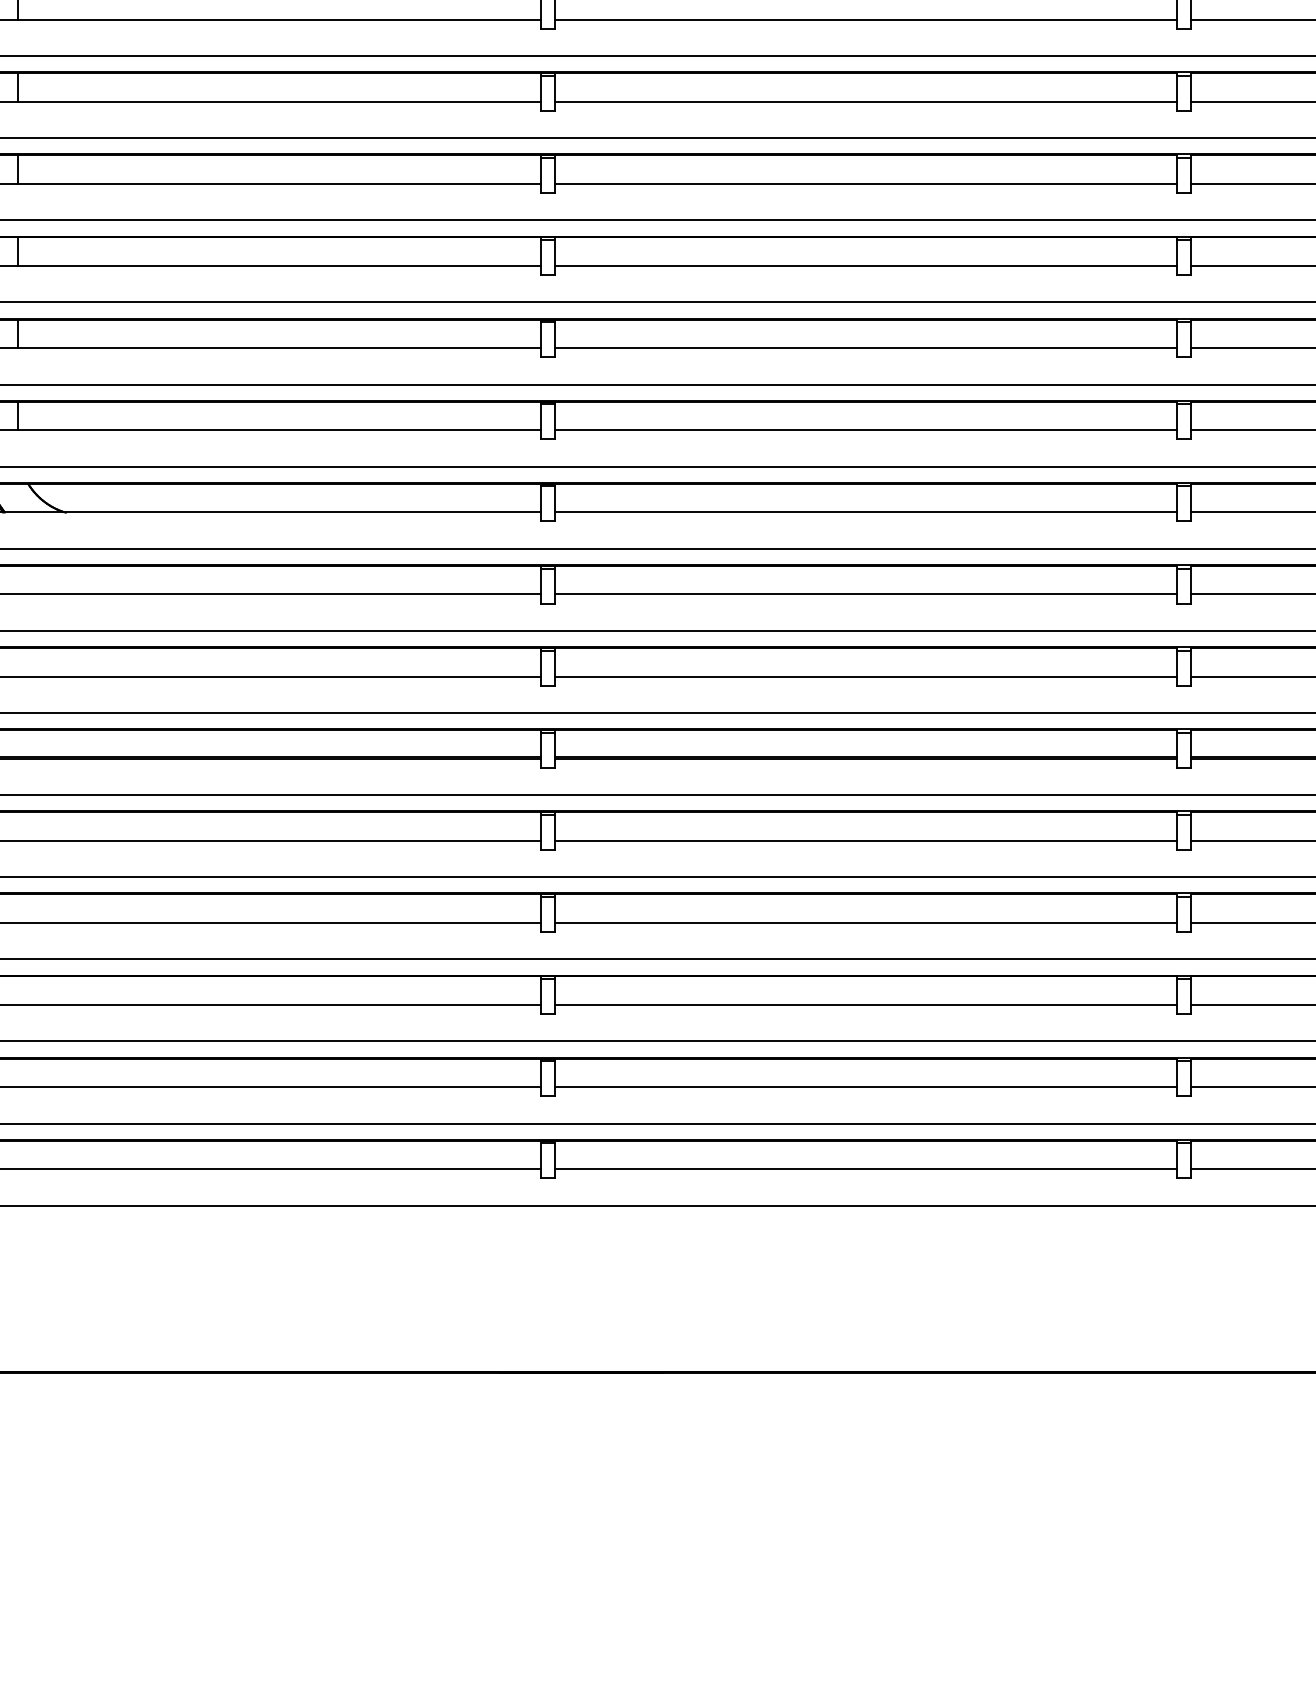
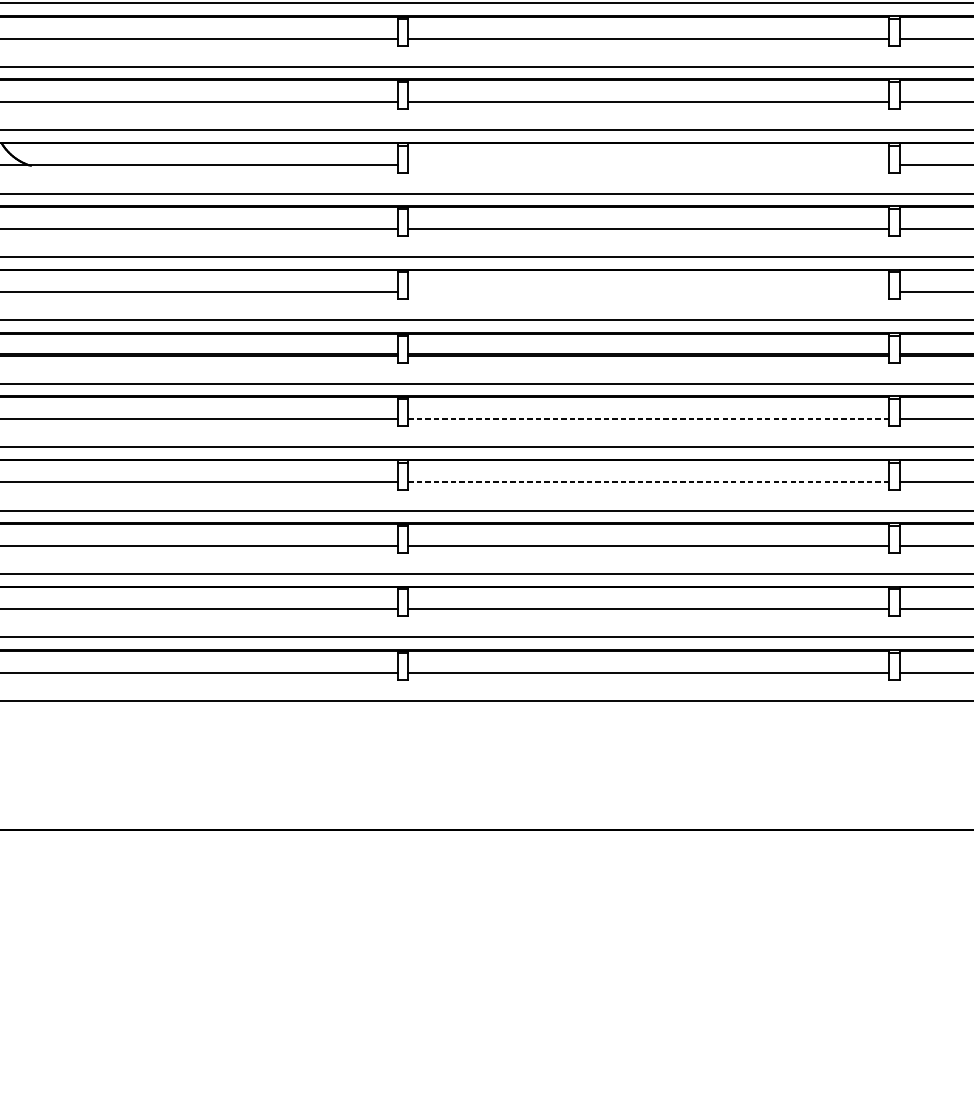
line: (865, 512) -> (648, 165), removed
line: (865, 676) -> (648, 292), removed
line: (866, 840) -> (649, 418), solid -> dashed
line: (866, 922) -> (649, 482), solid -> dashed

